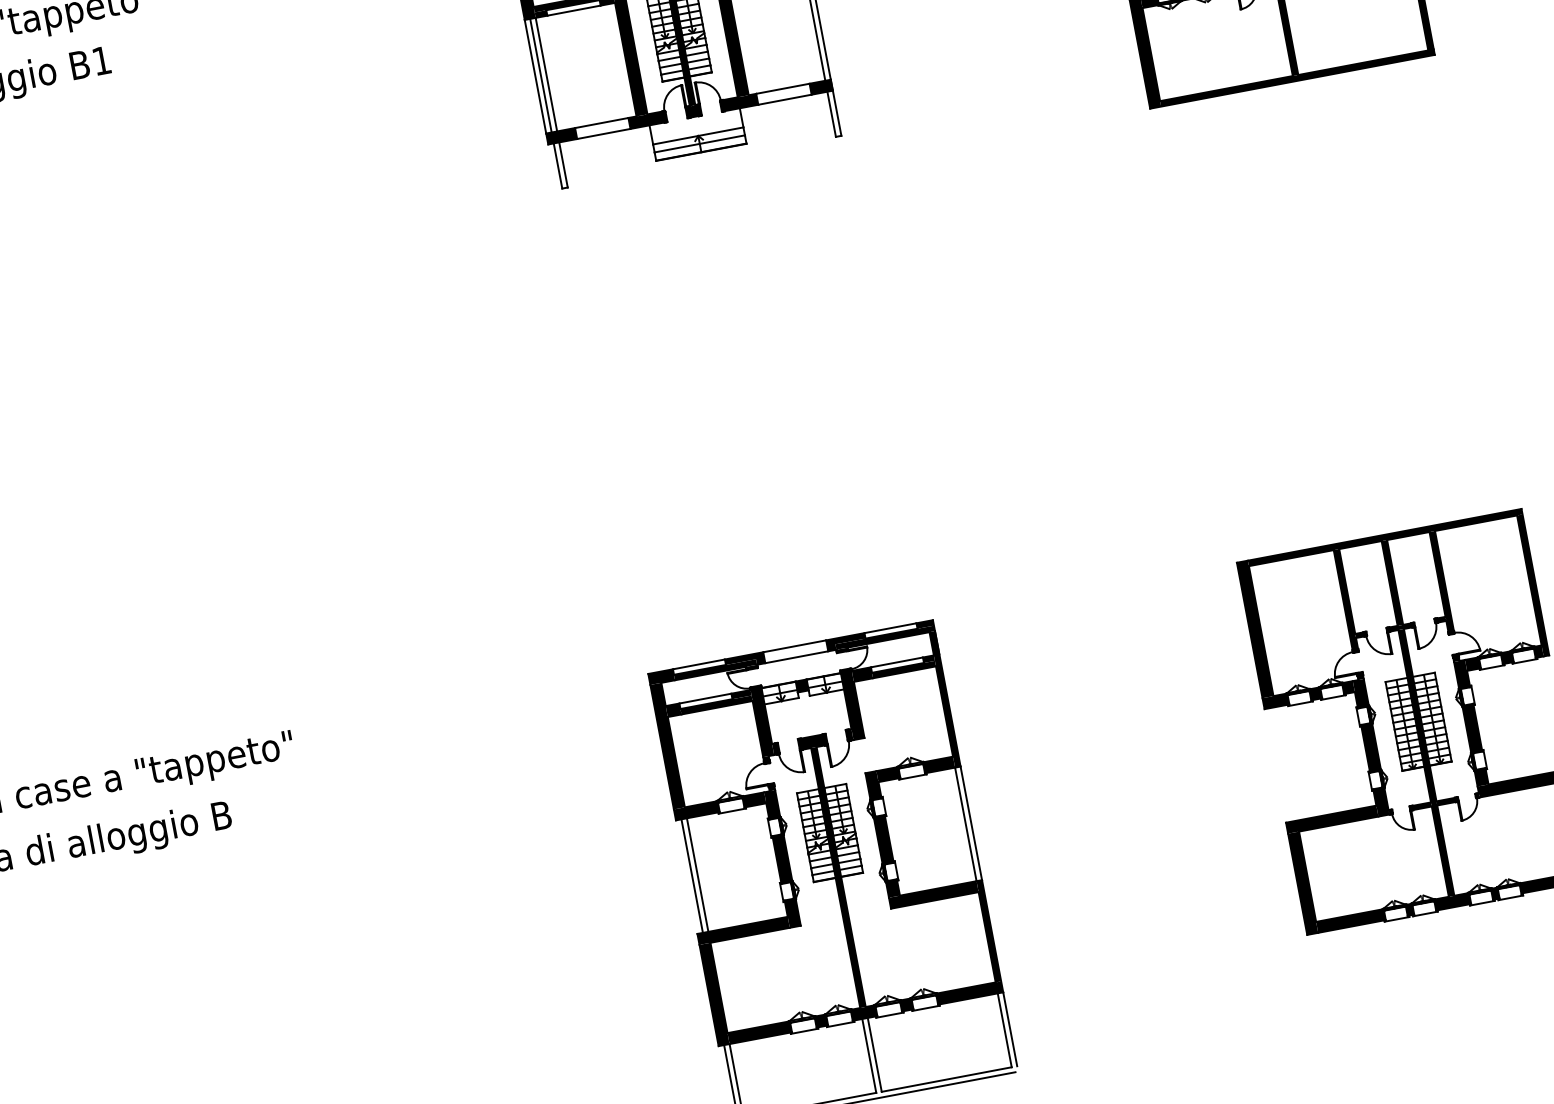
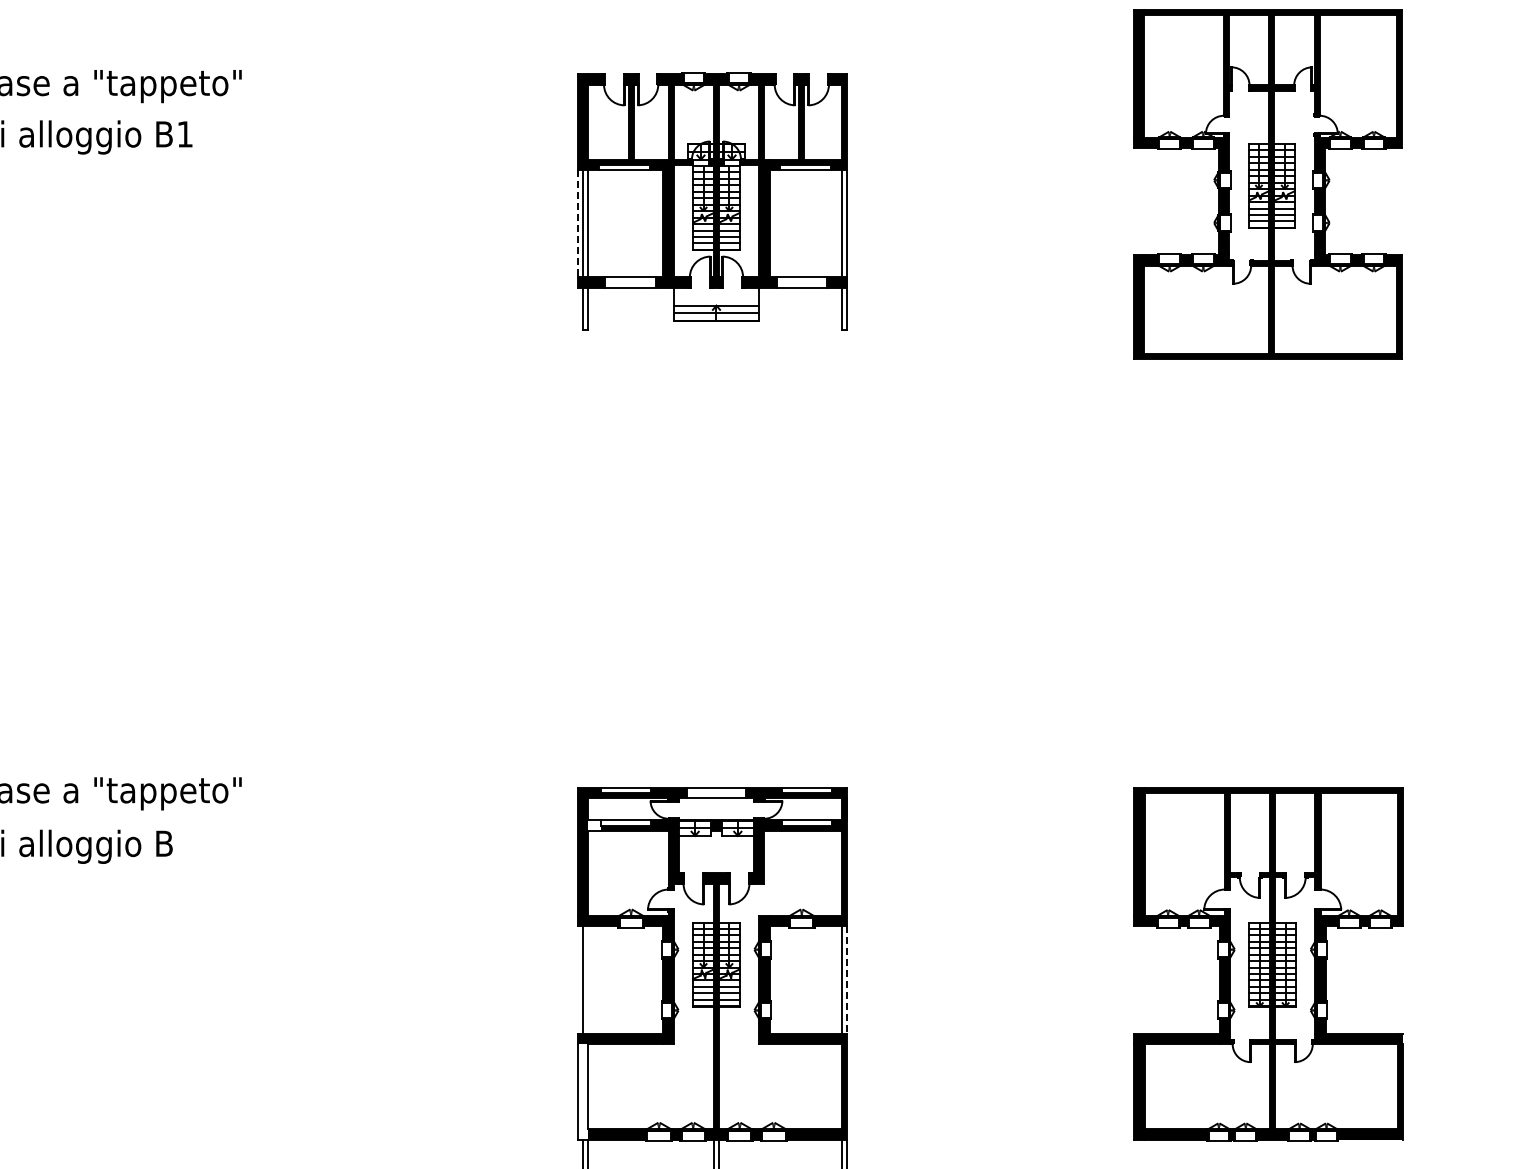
line: (535, 76) -> (578, 223), solid -> dashed
fill: (673, 710) -> (594, 825), removed
line: (971, 823) -> (847, 980), solid -> dashed
line: (697, 874) -> (588, 979), removed
fill: (714, 994) -> (583, 1091), removed

